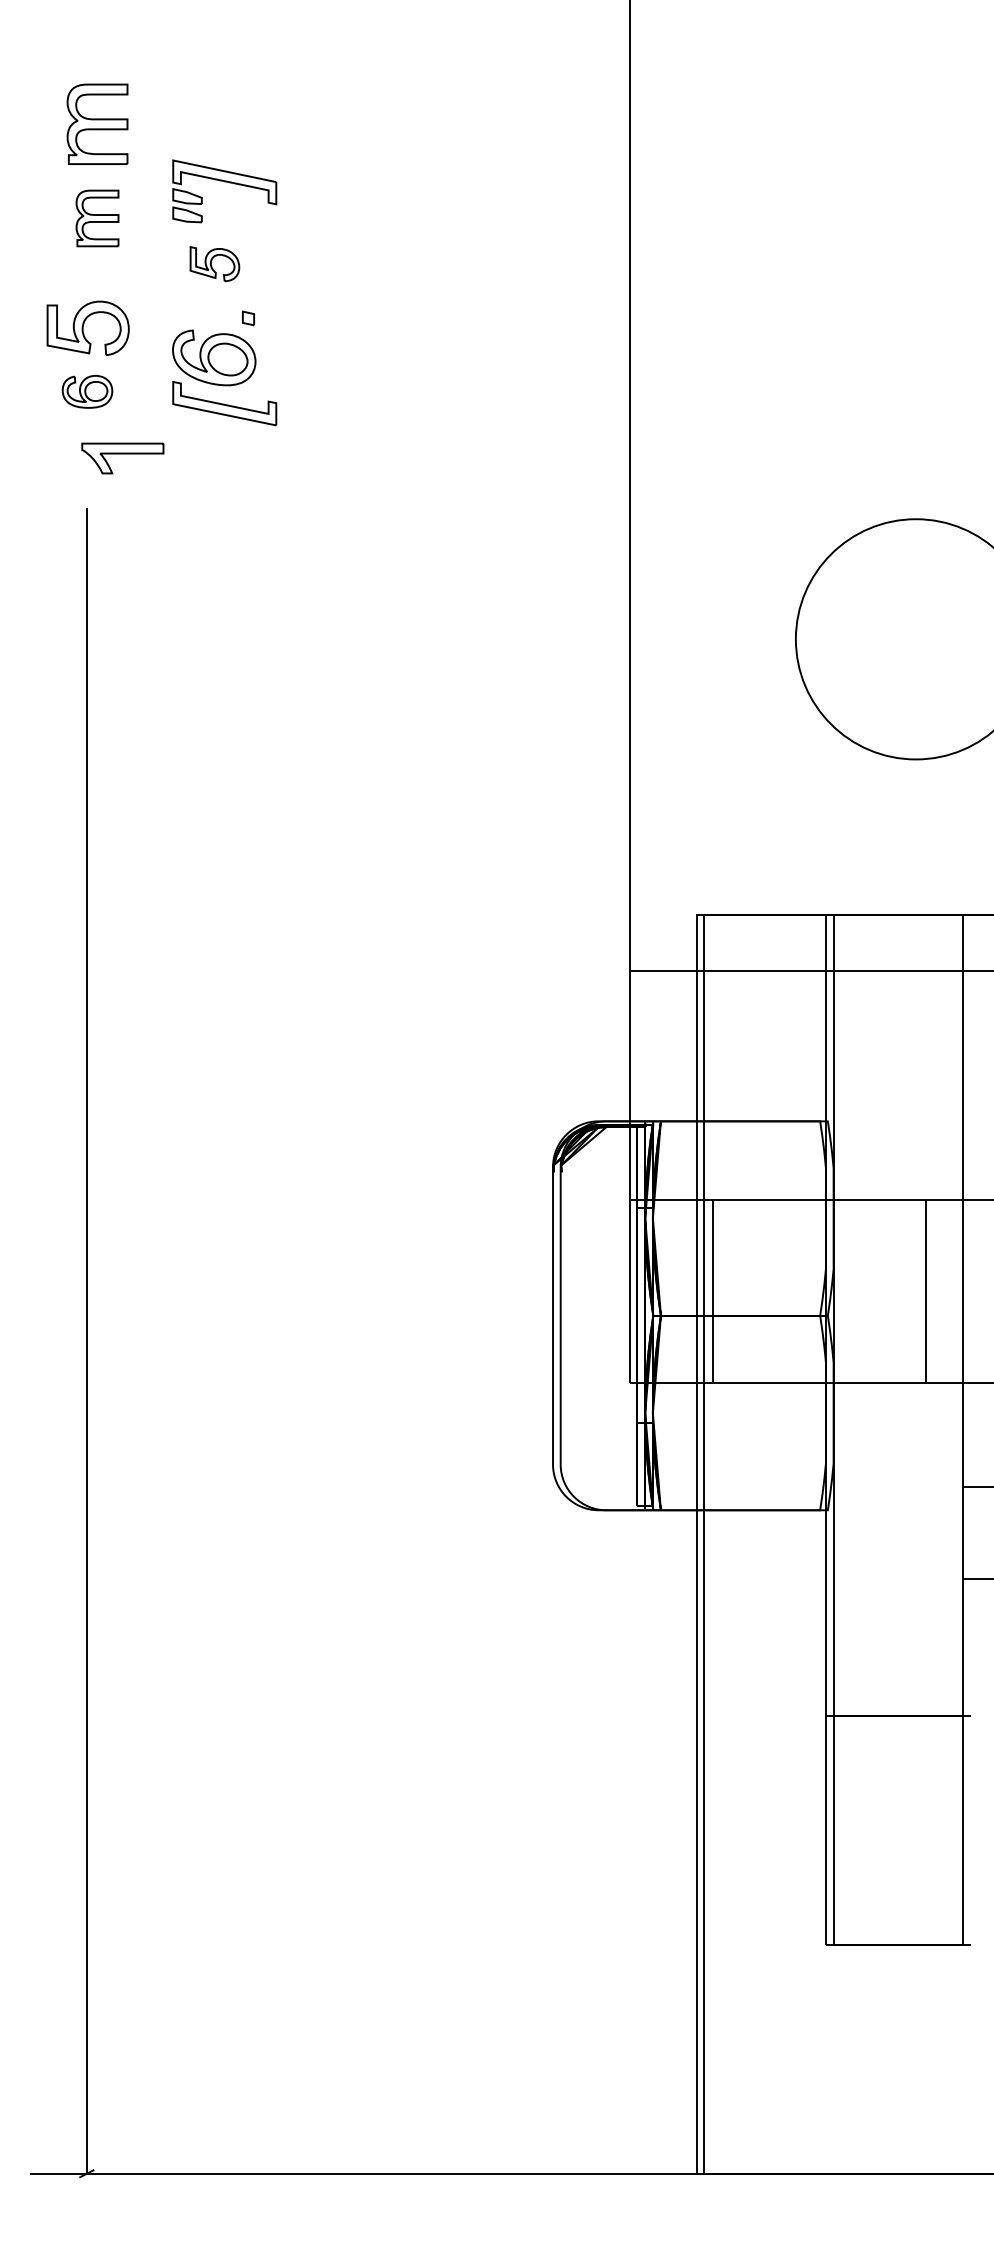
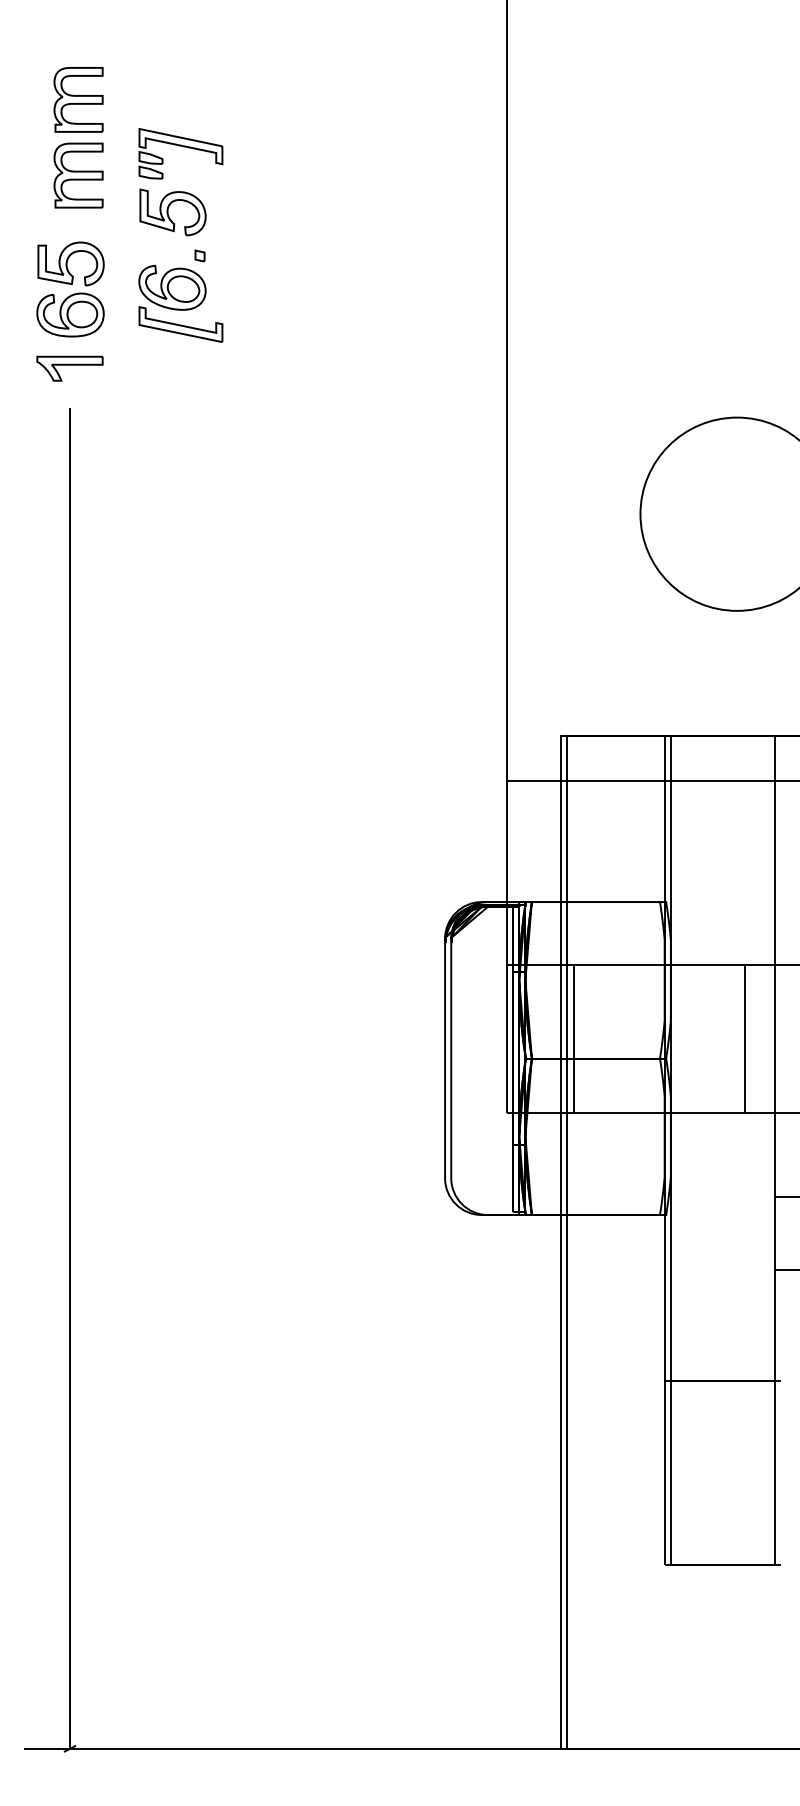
part: (97, 218) -> (78, 175), size x1.43
part: (214, 263) -> (172, 211), size x1.67
part: (87, 391) -> (70, 314), size x1.67
part: (122, 458) -> (69, 368), moved

